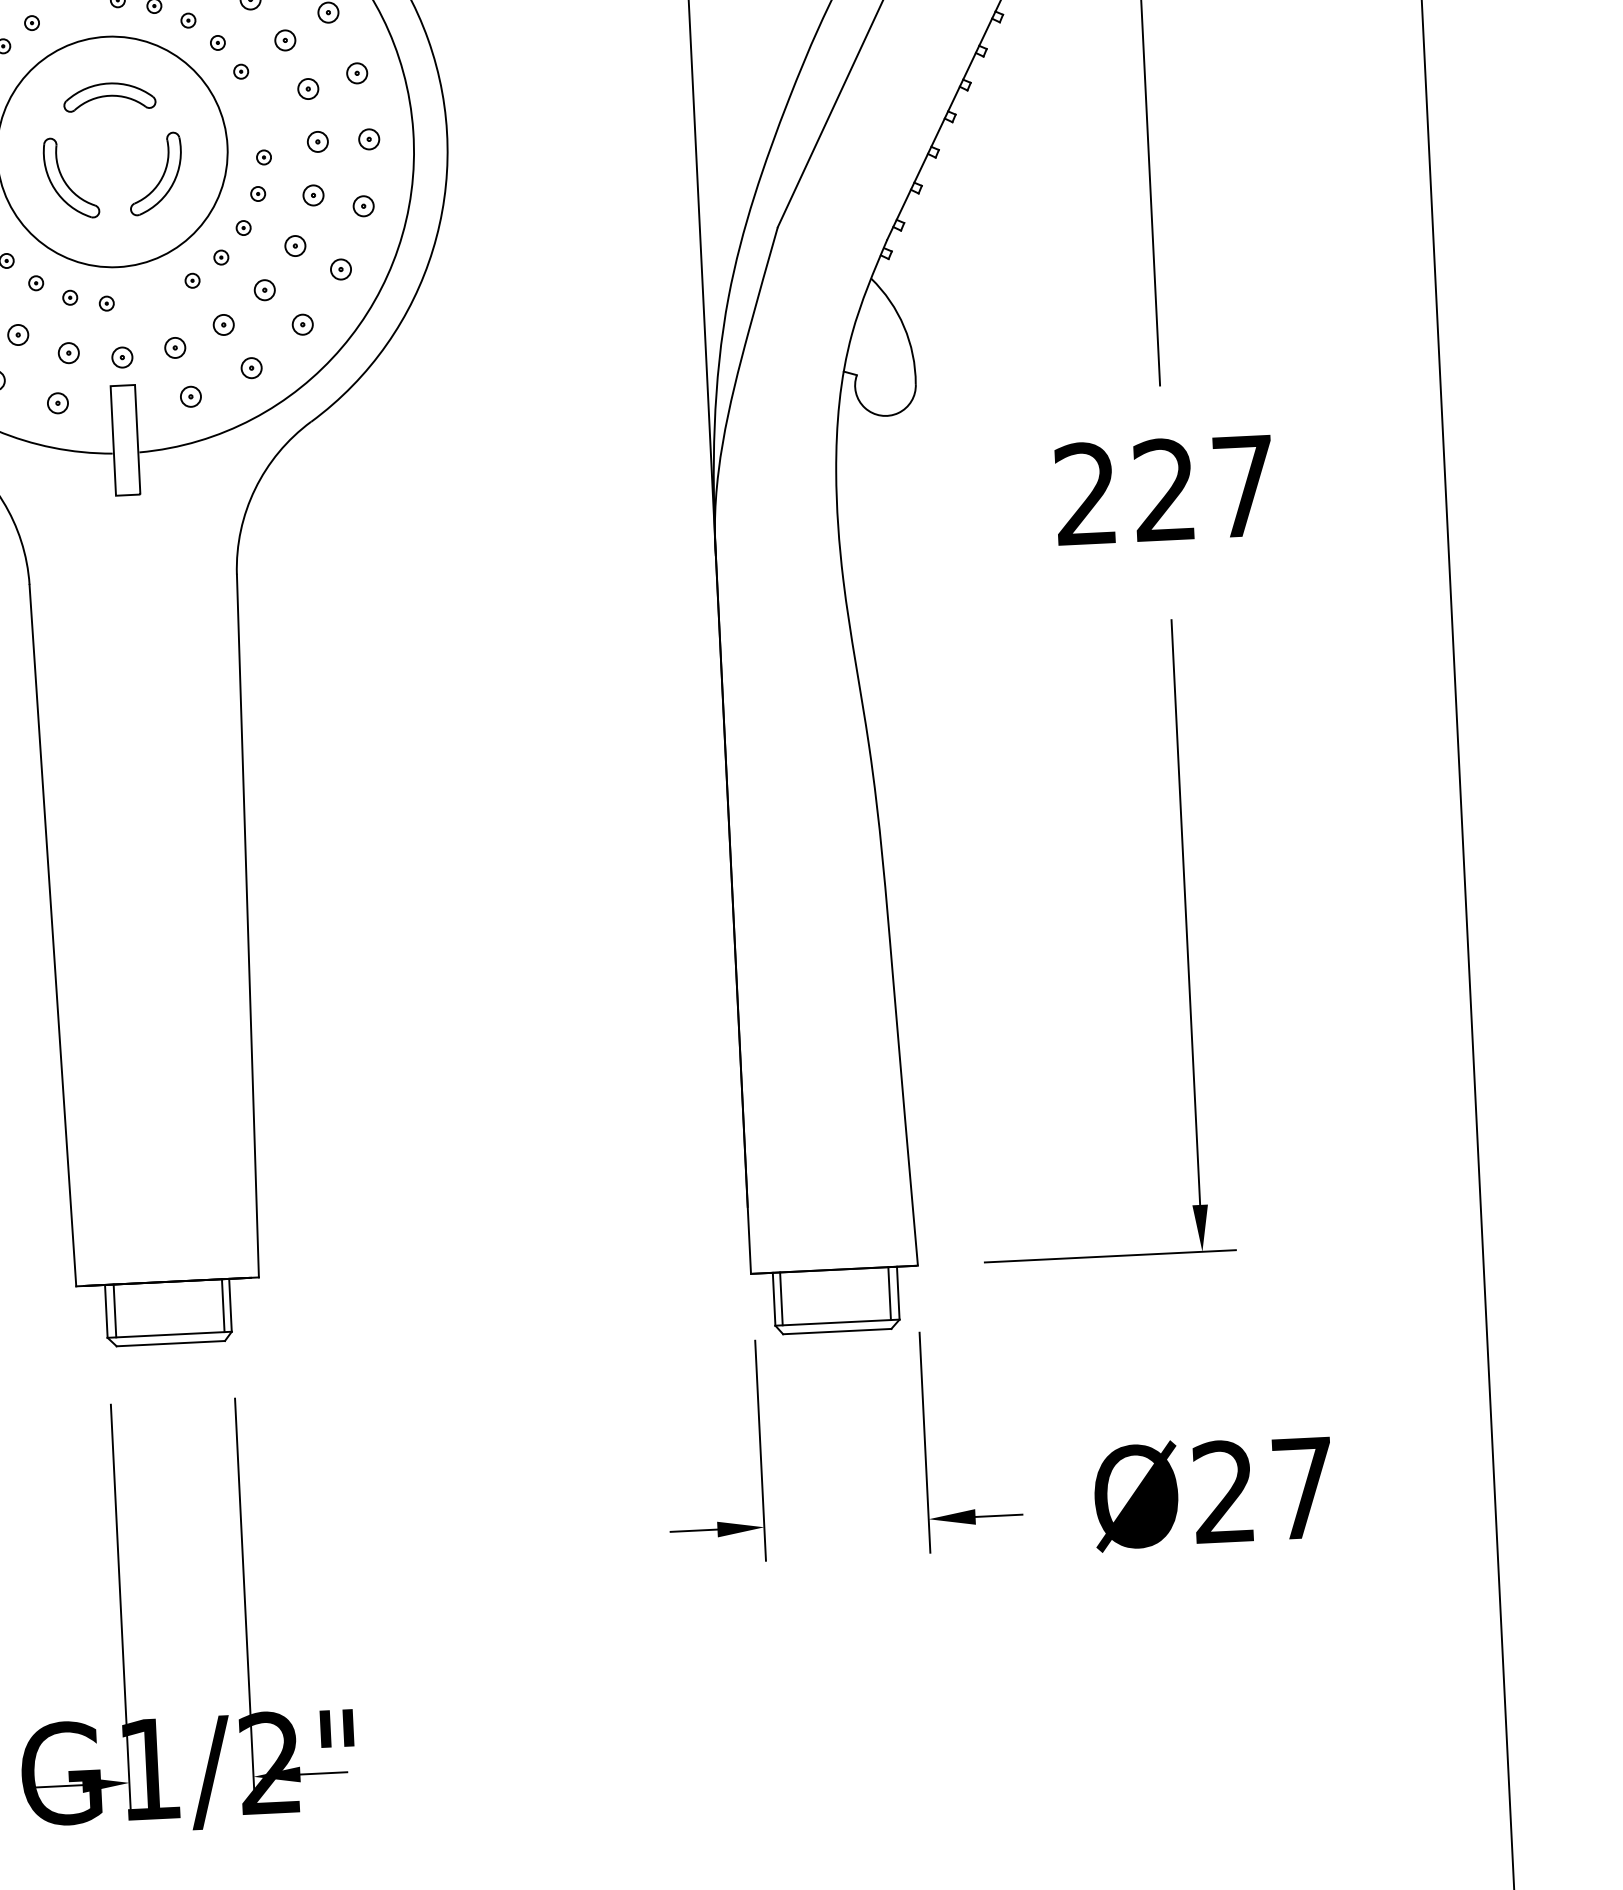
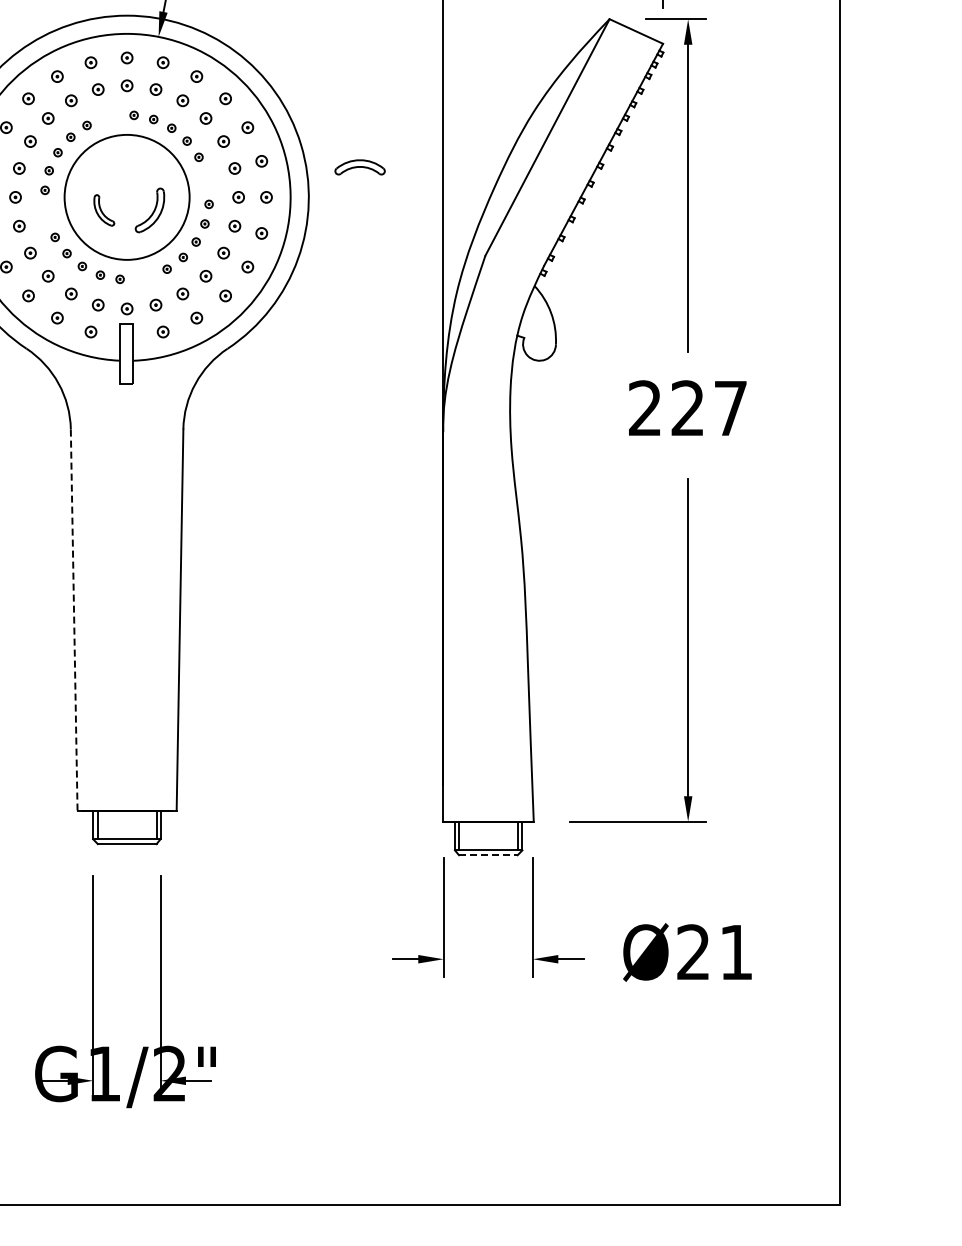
part: (108, 96) -> (359, 167), moved
part: (71, 178) -> (104, 210), size x0.7
line: (53, 936) -> (74, 620), solid -> dashed
line: (837, 1332) -> (488, 855), solid -> dashed
text: (1303, 1488) -> (736, 952), Ø27 -> Ø21

